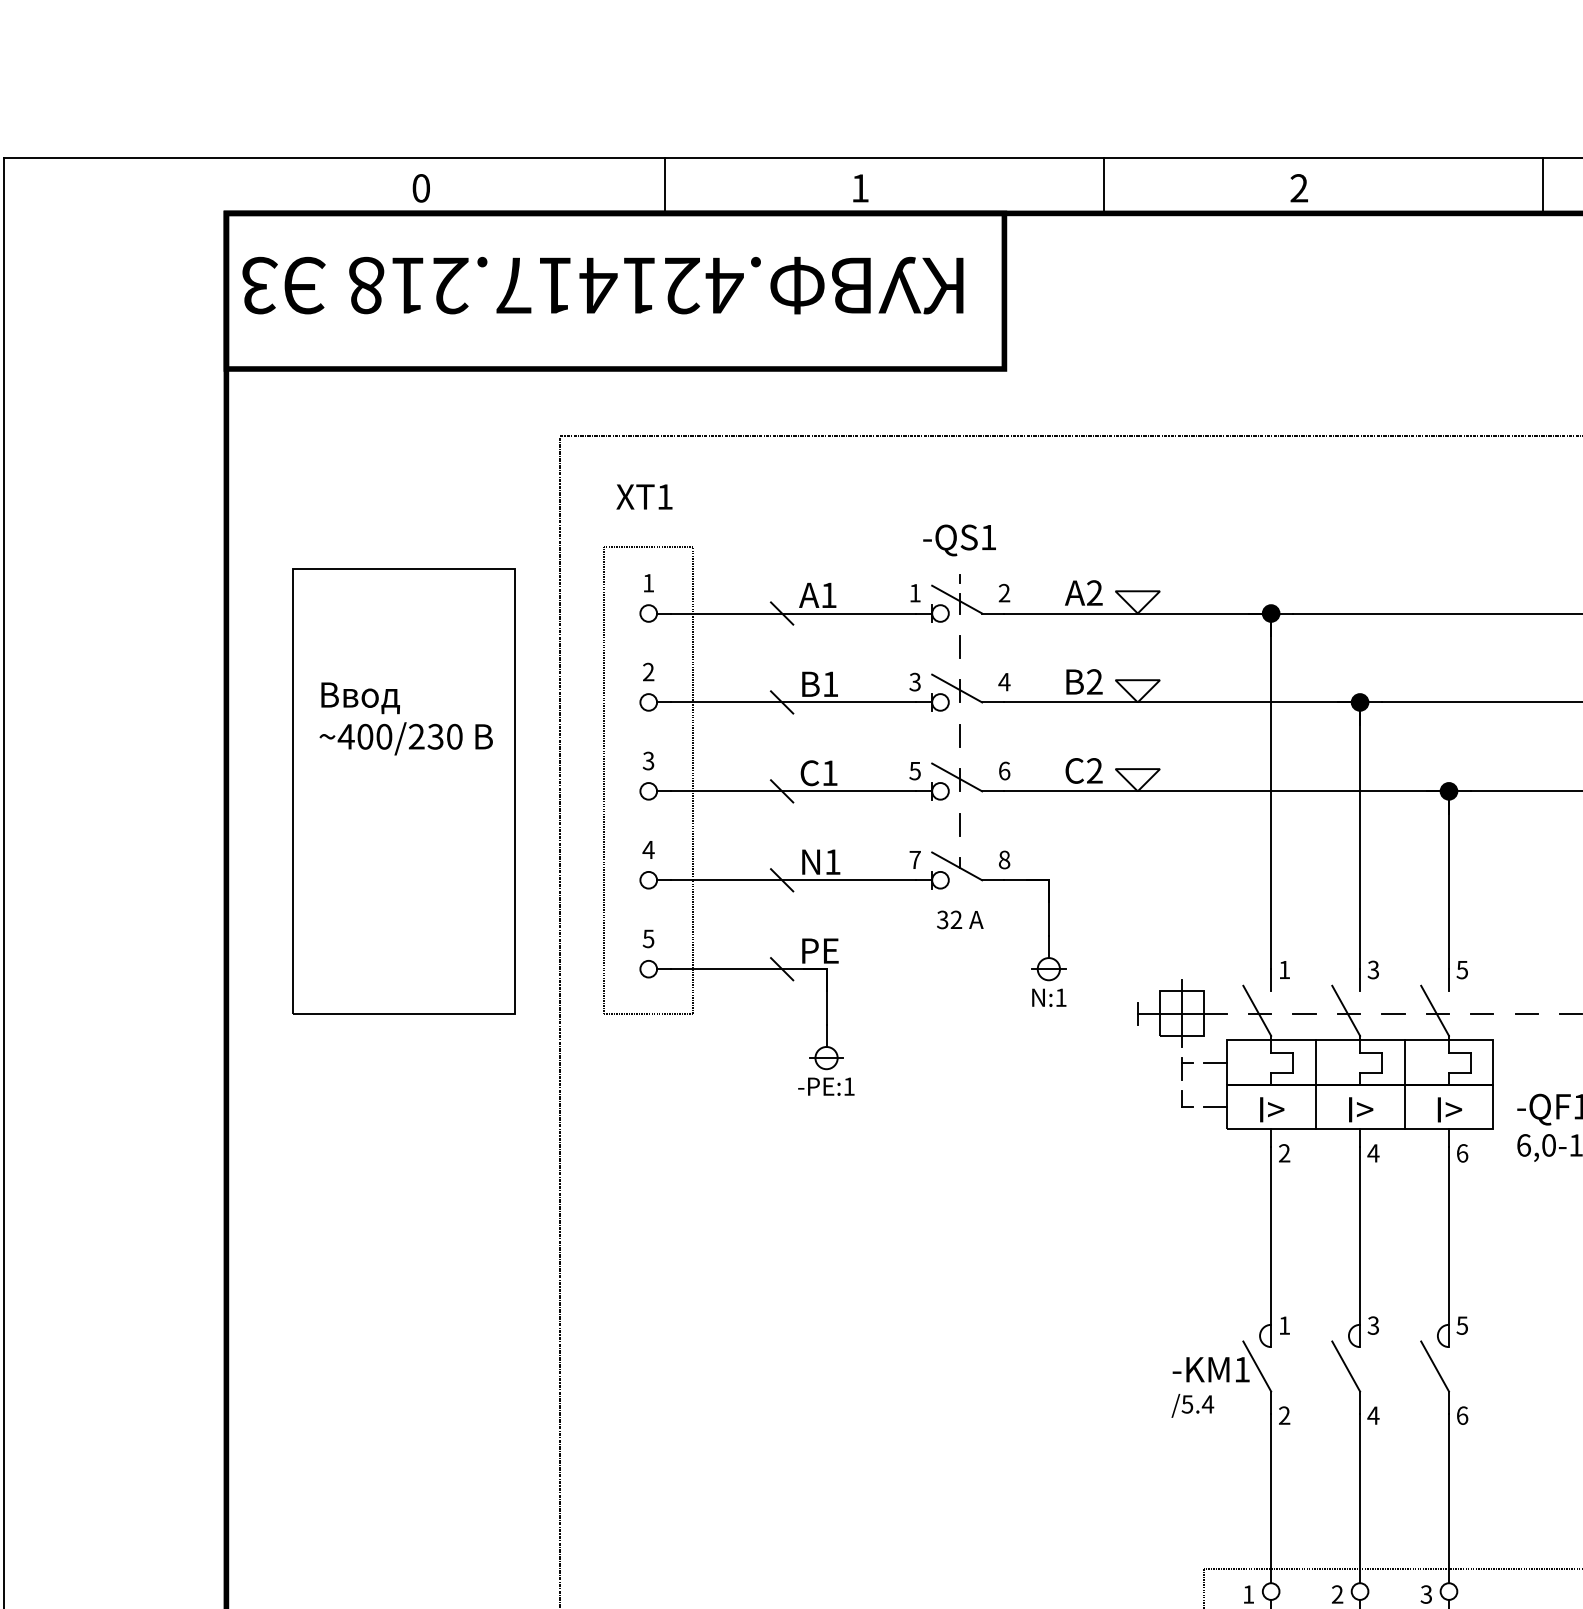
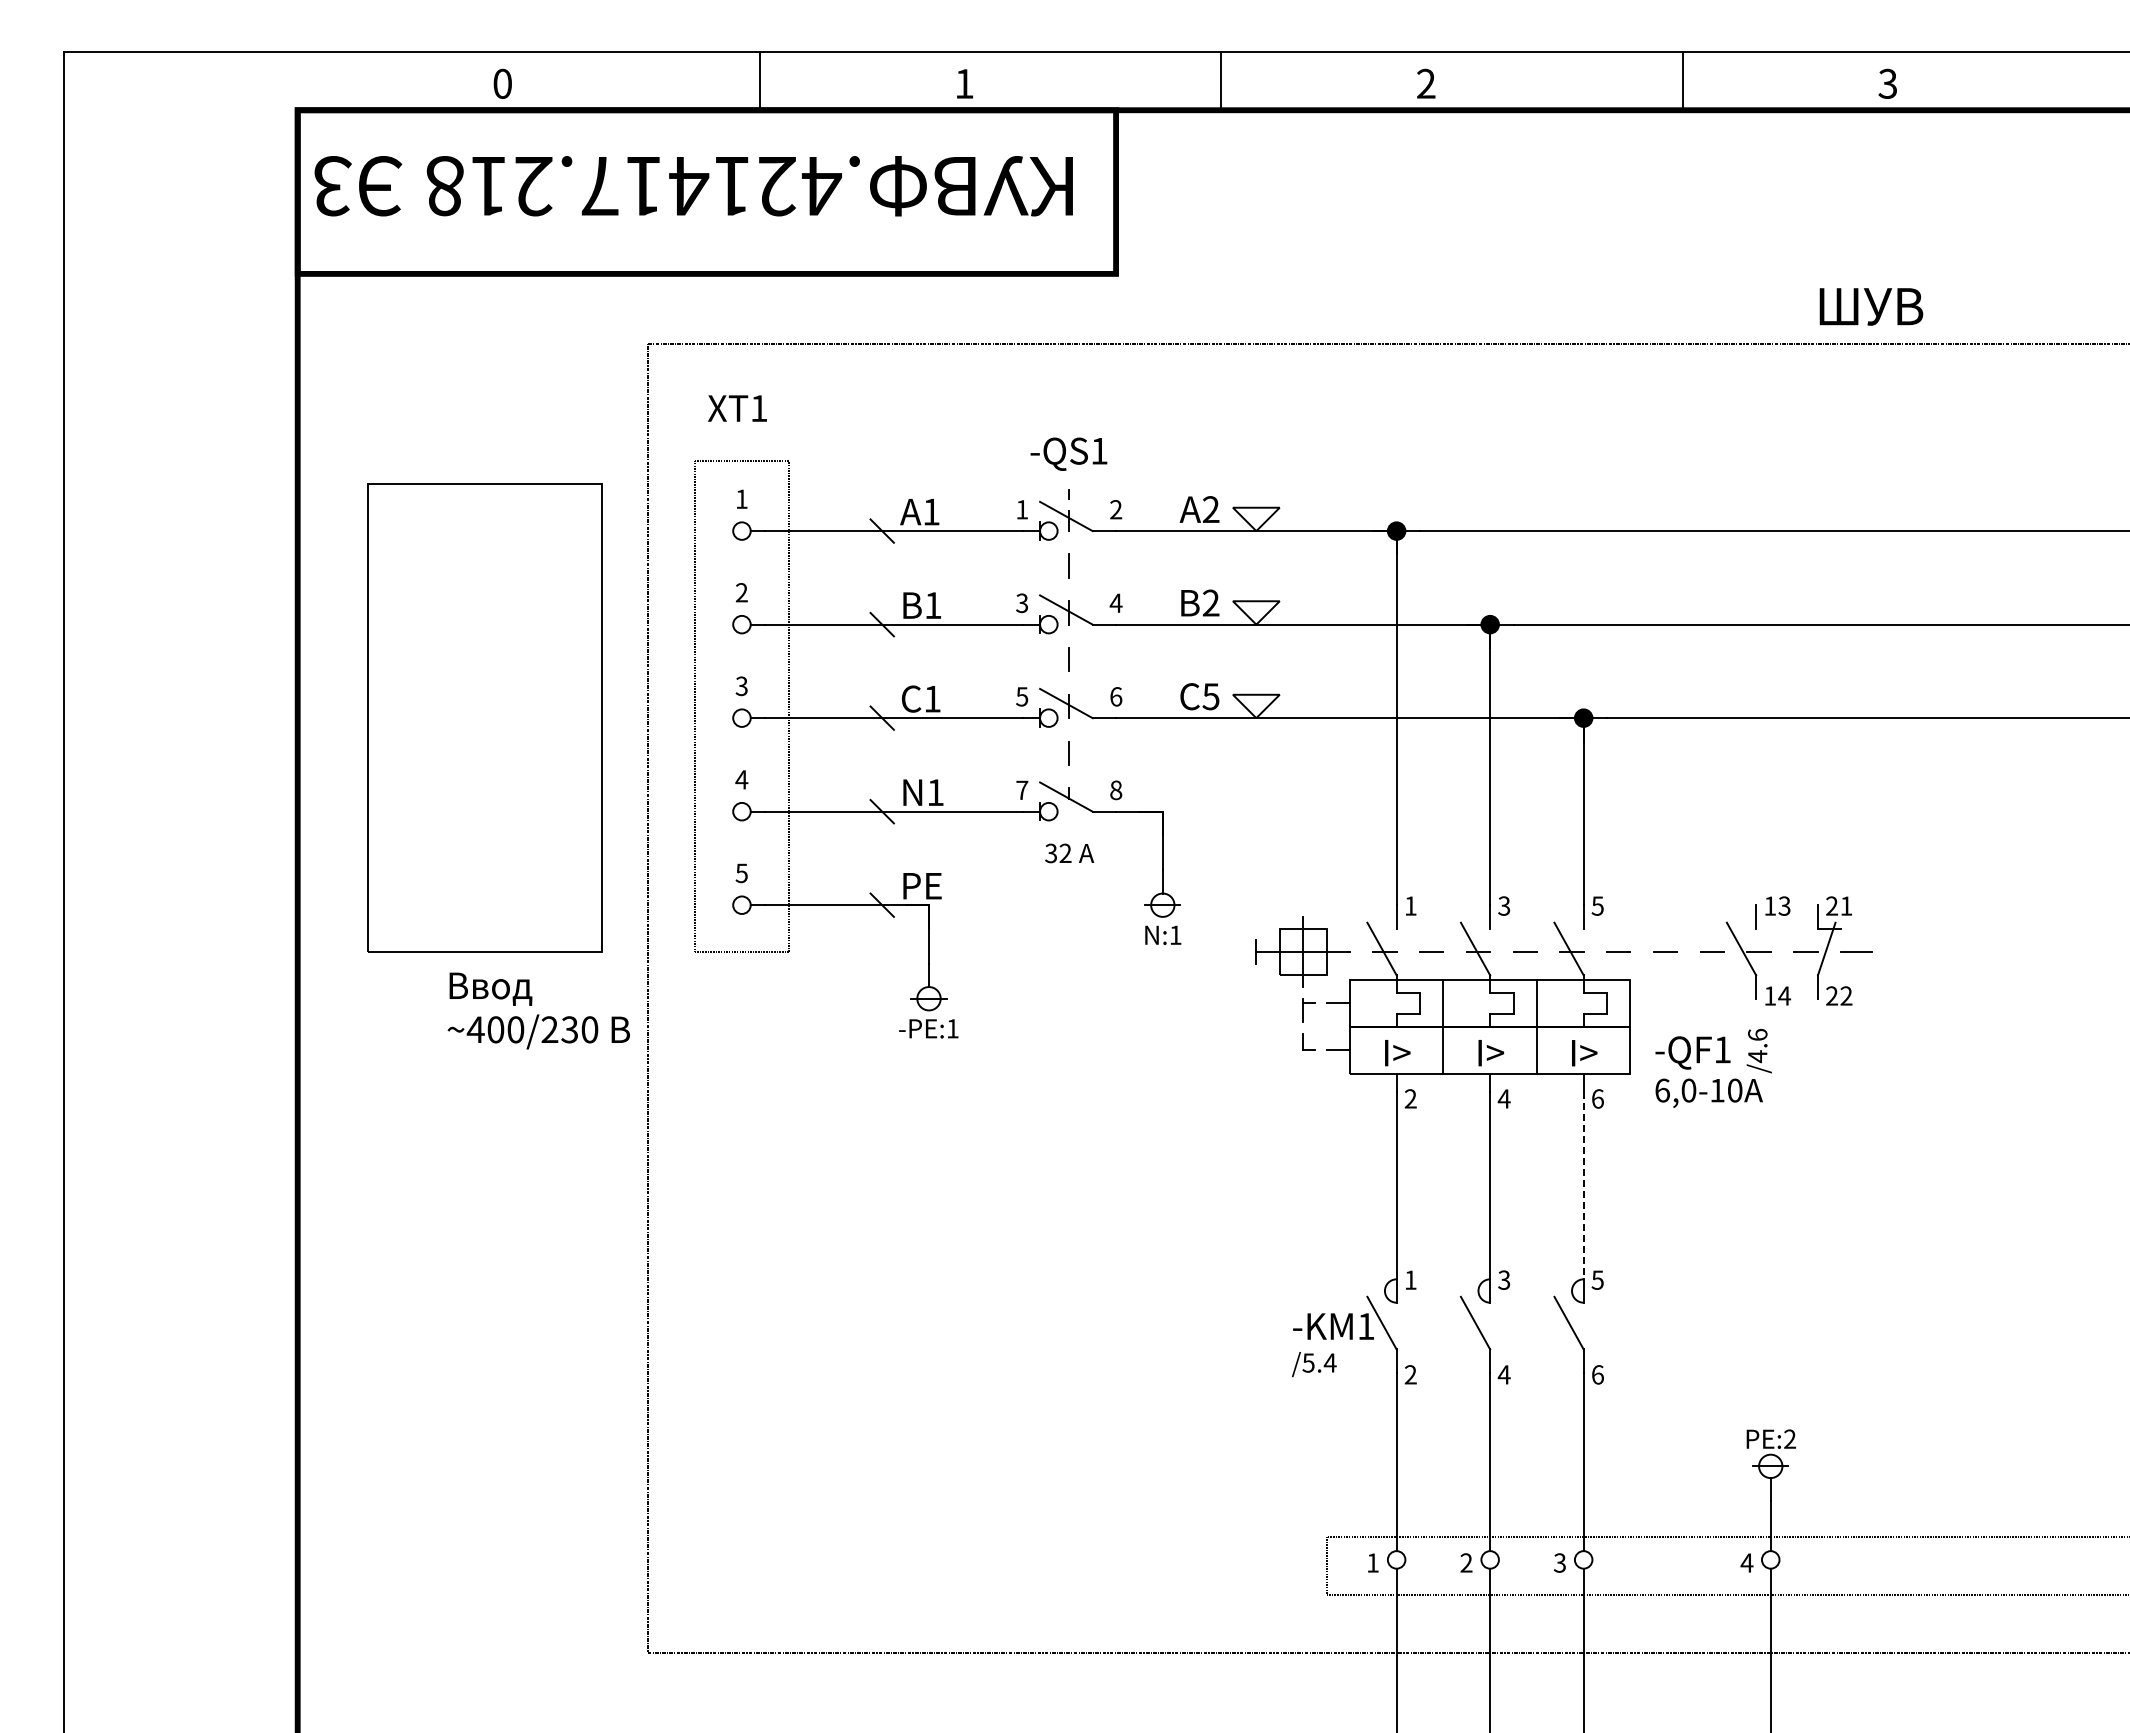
text: (405, 718) -> (538, 1010), moved
text: (1094, 770) -> (1210, 696), 2 -> 5
line: (1448, 1235) -> (1583, 1185), solid -> dashed

